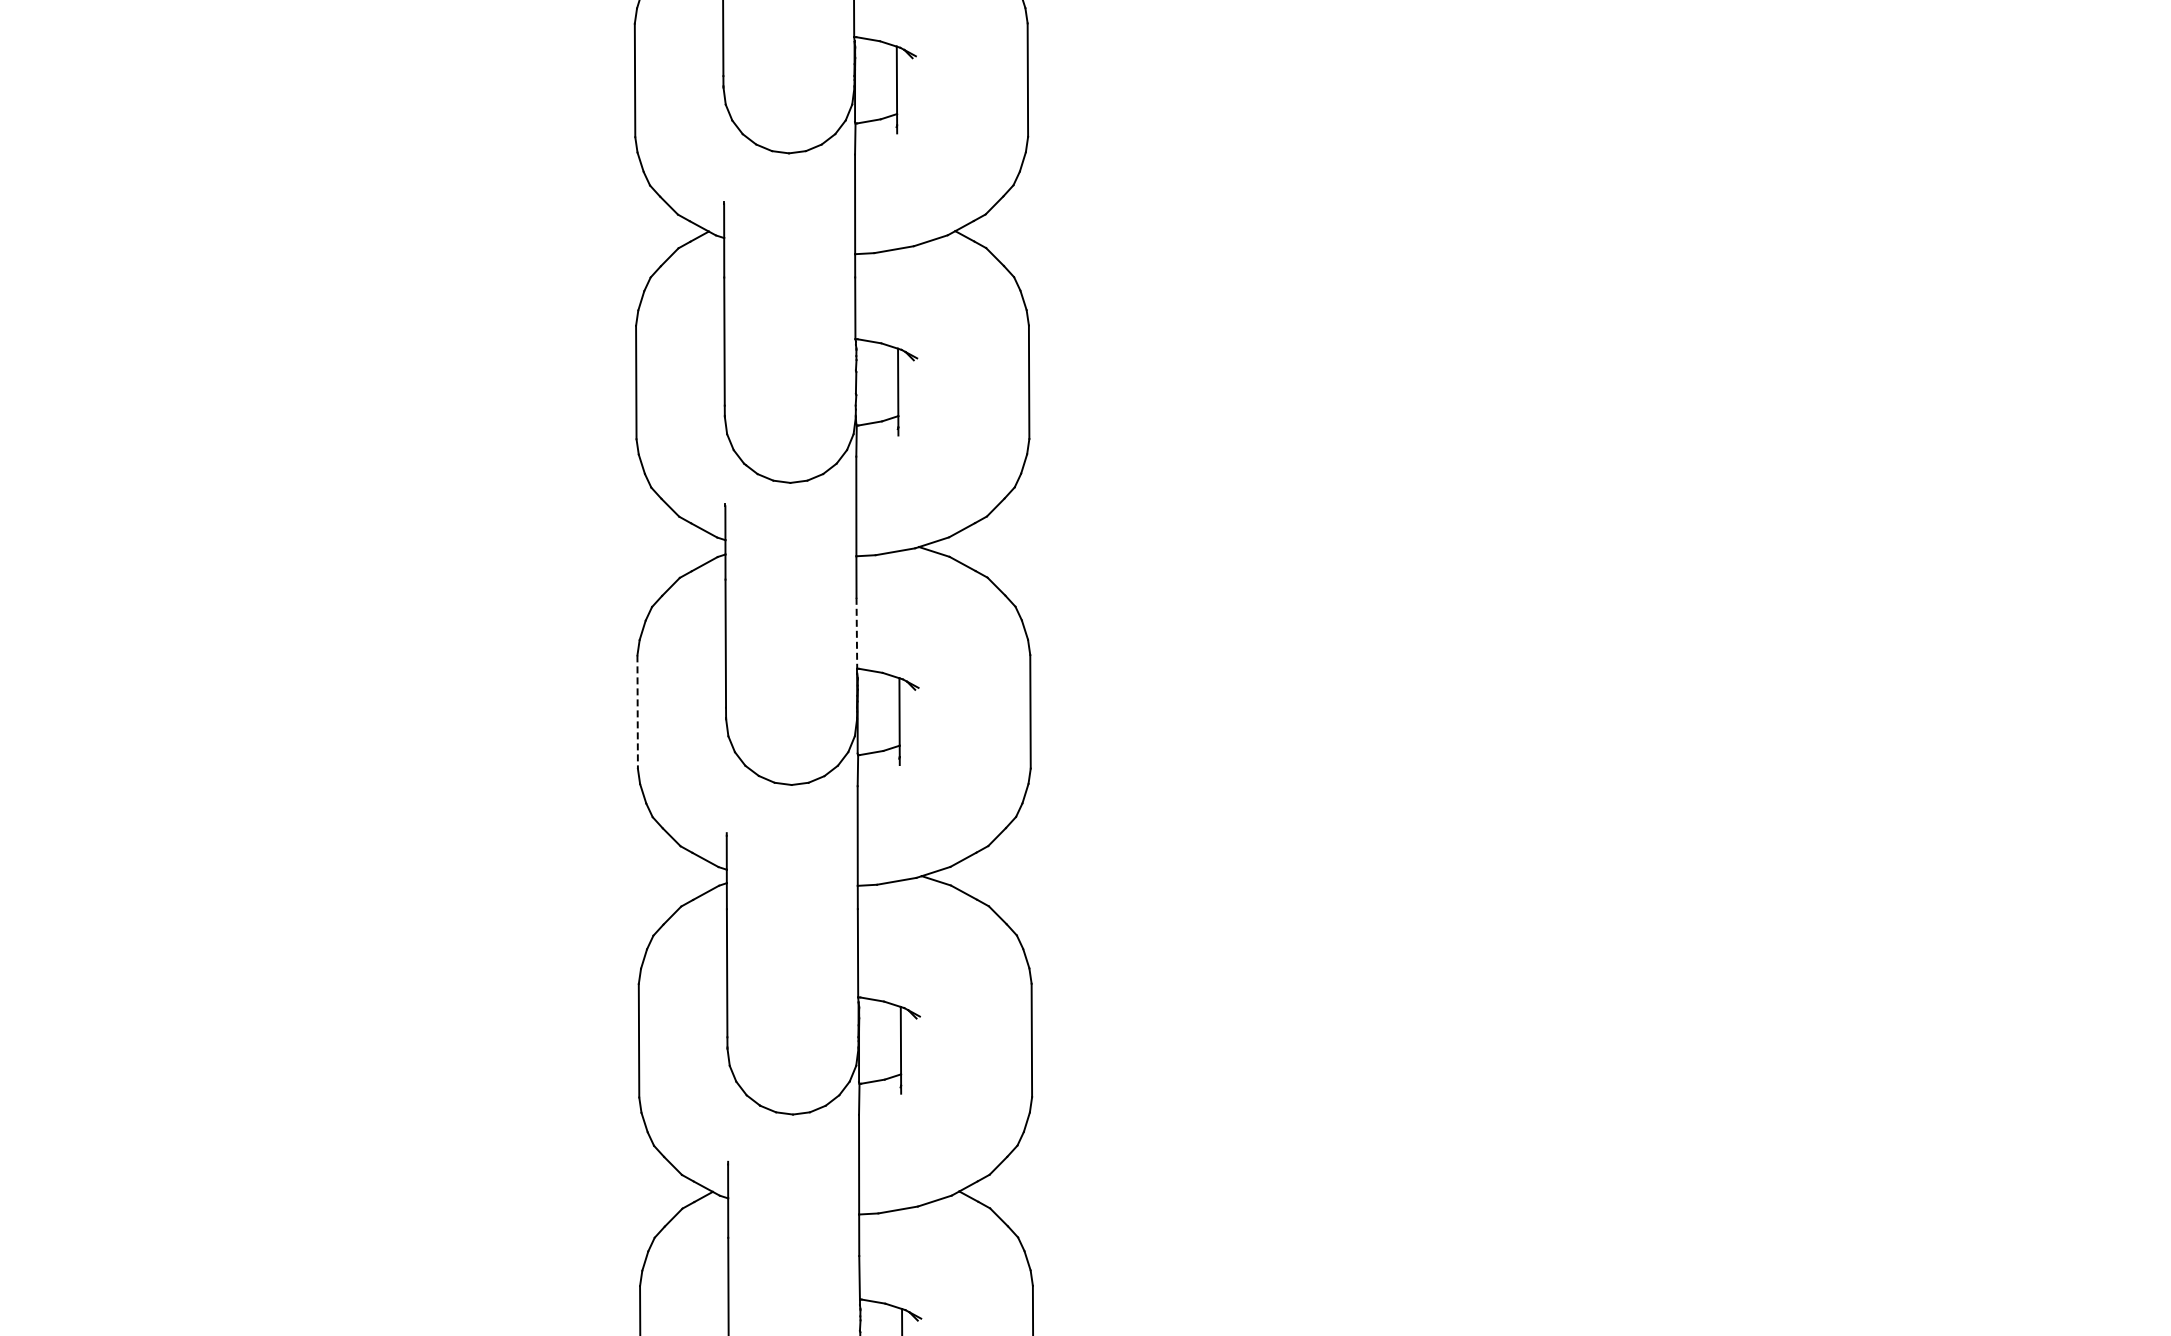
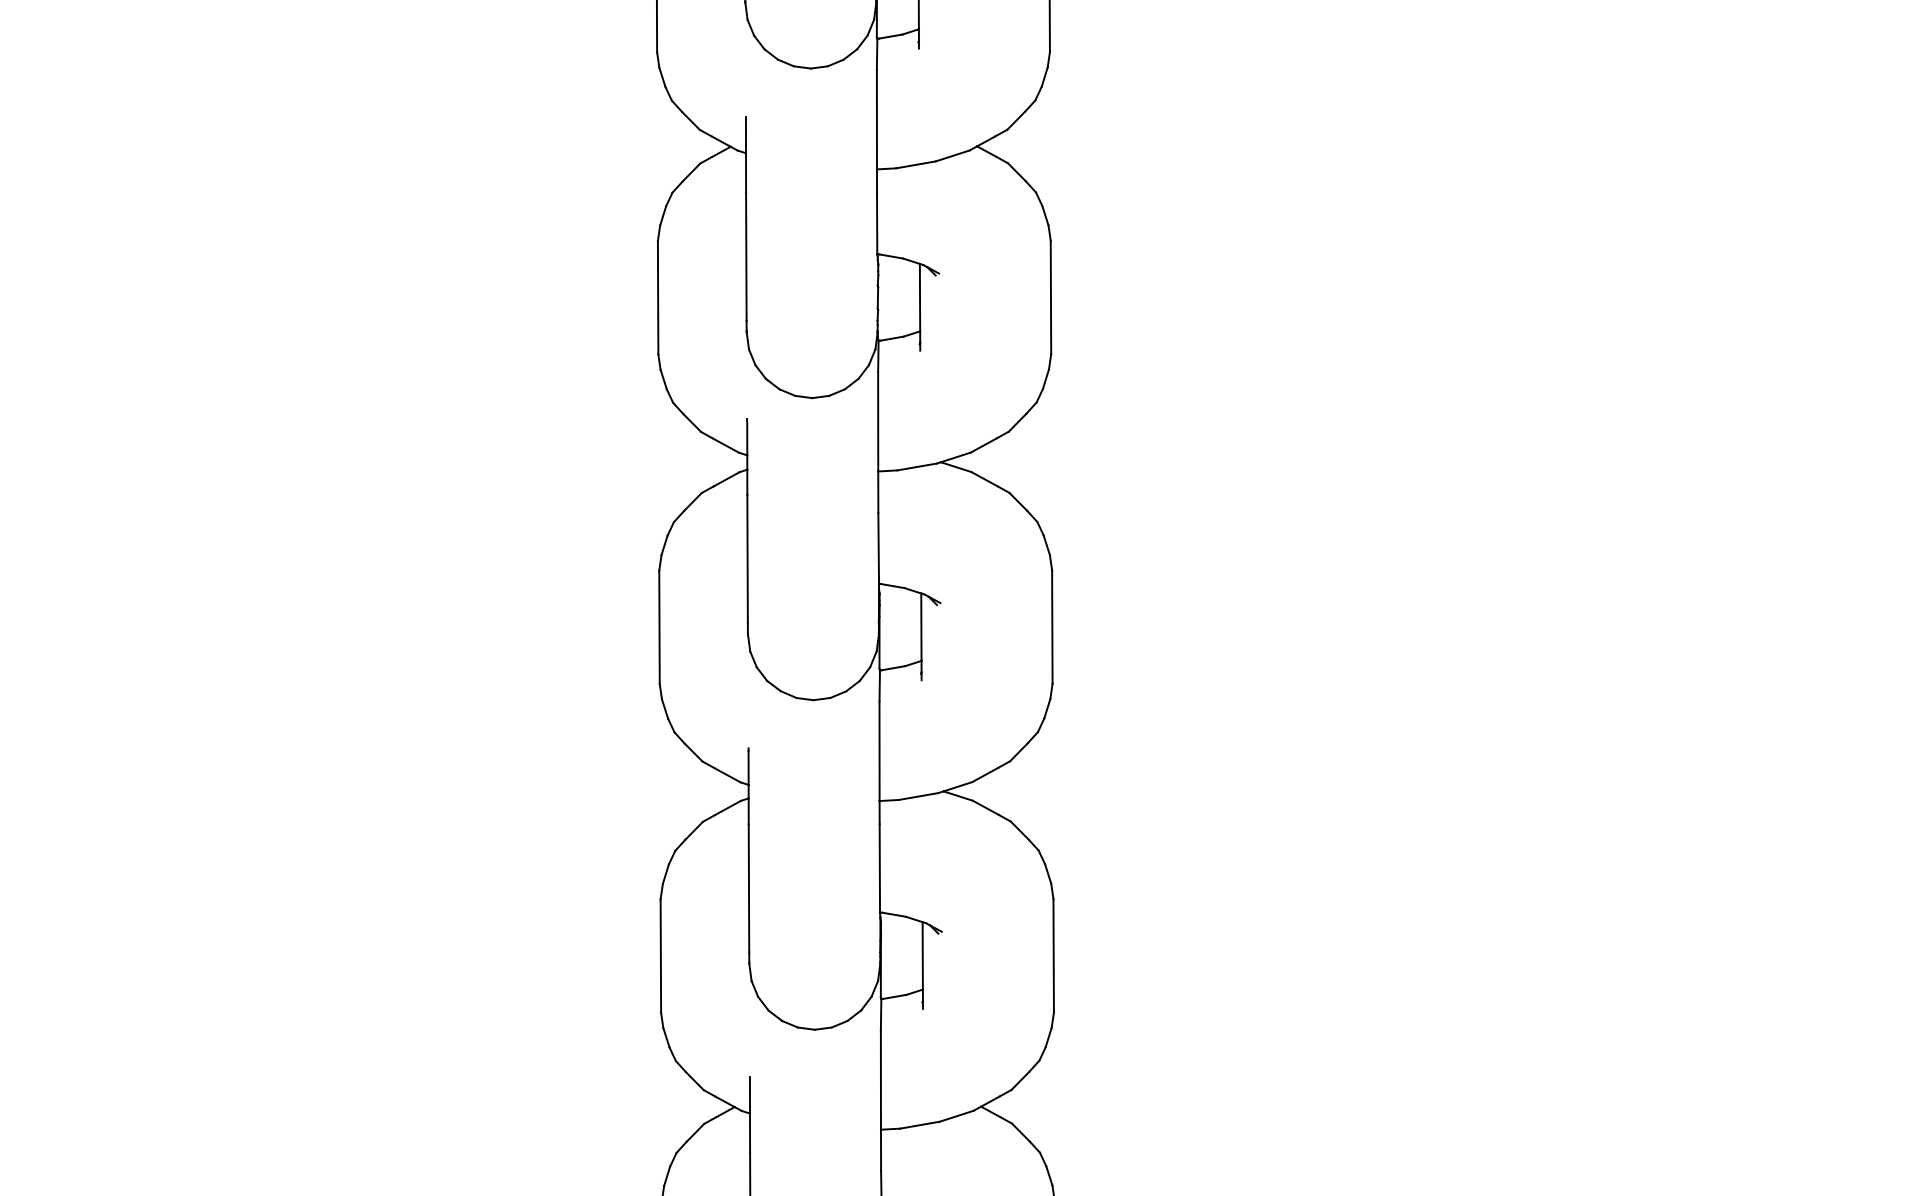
line: (856, 633) -> (878, 548), dashed -> solid
line: (637, 712) -> (659, 627), dashed -> solid

